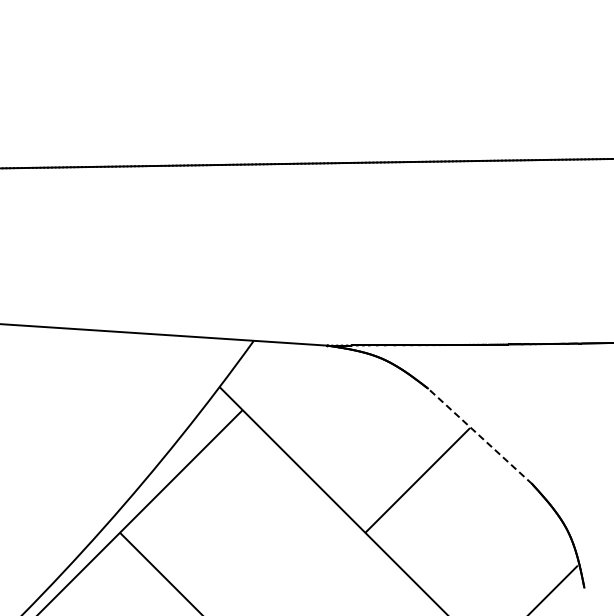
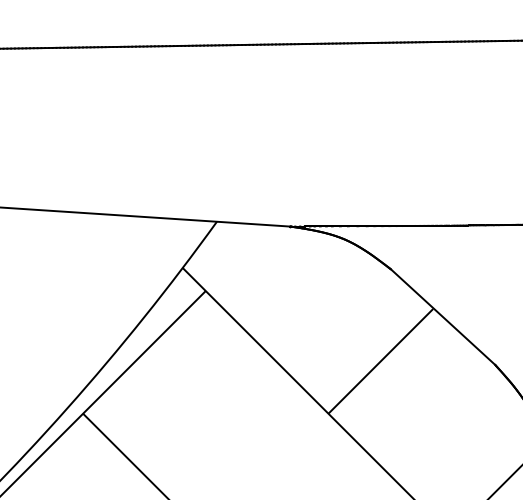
line: (480, 436) -> (443, 317), dashed -> solid

